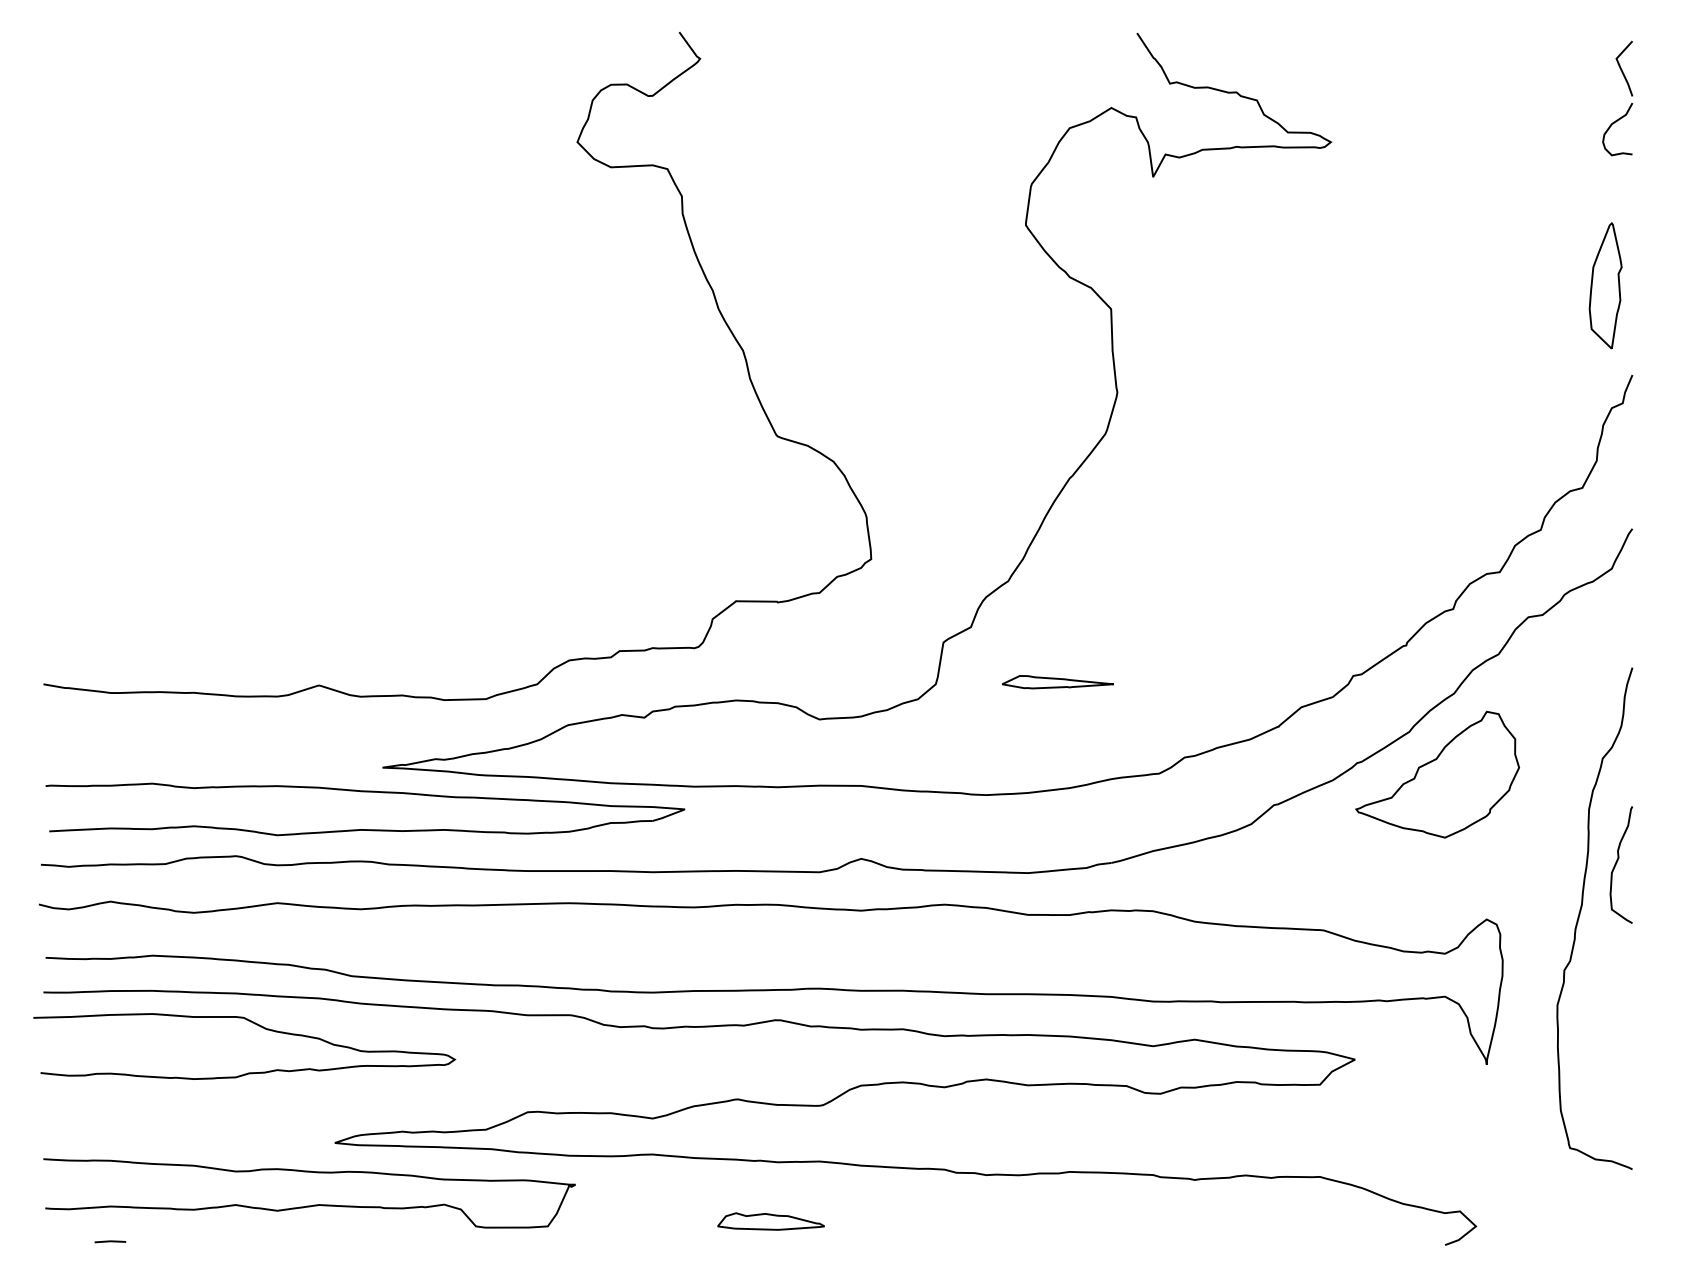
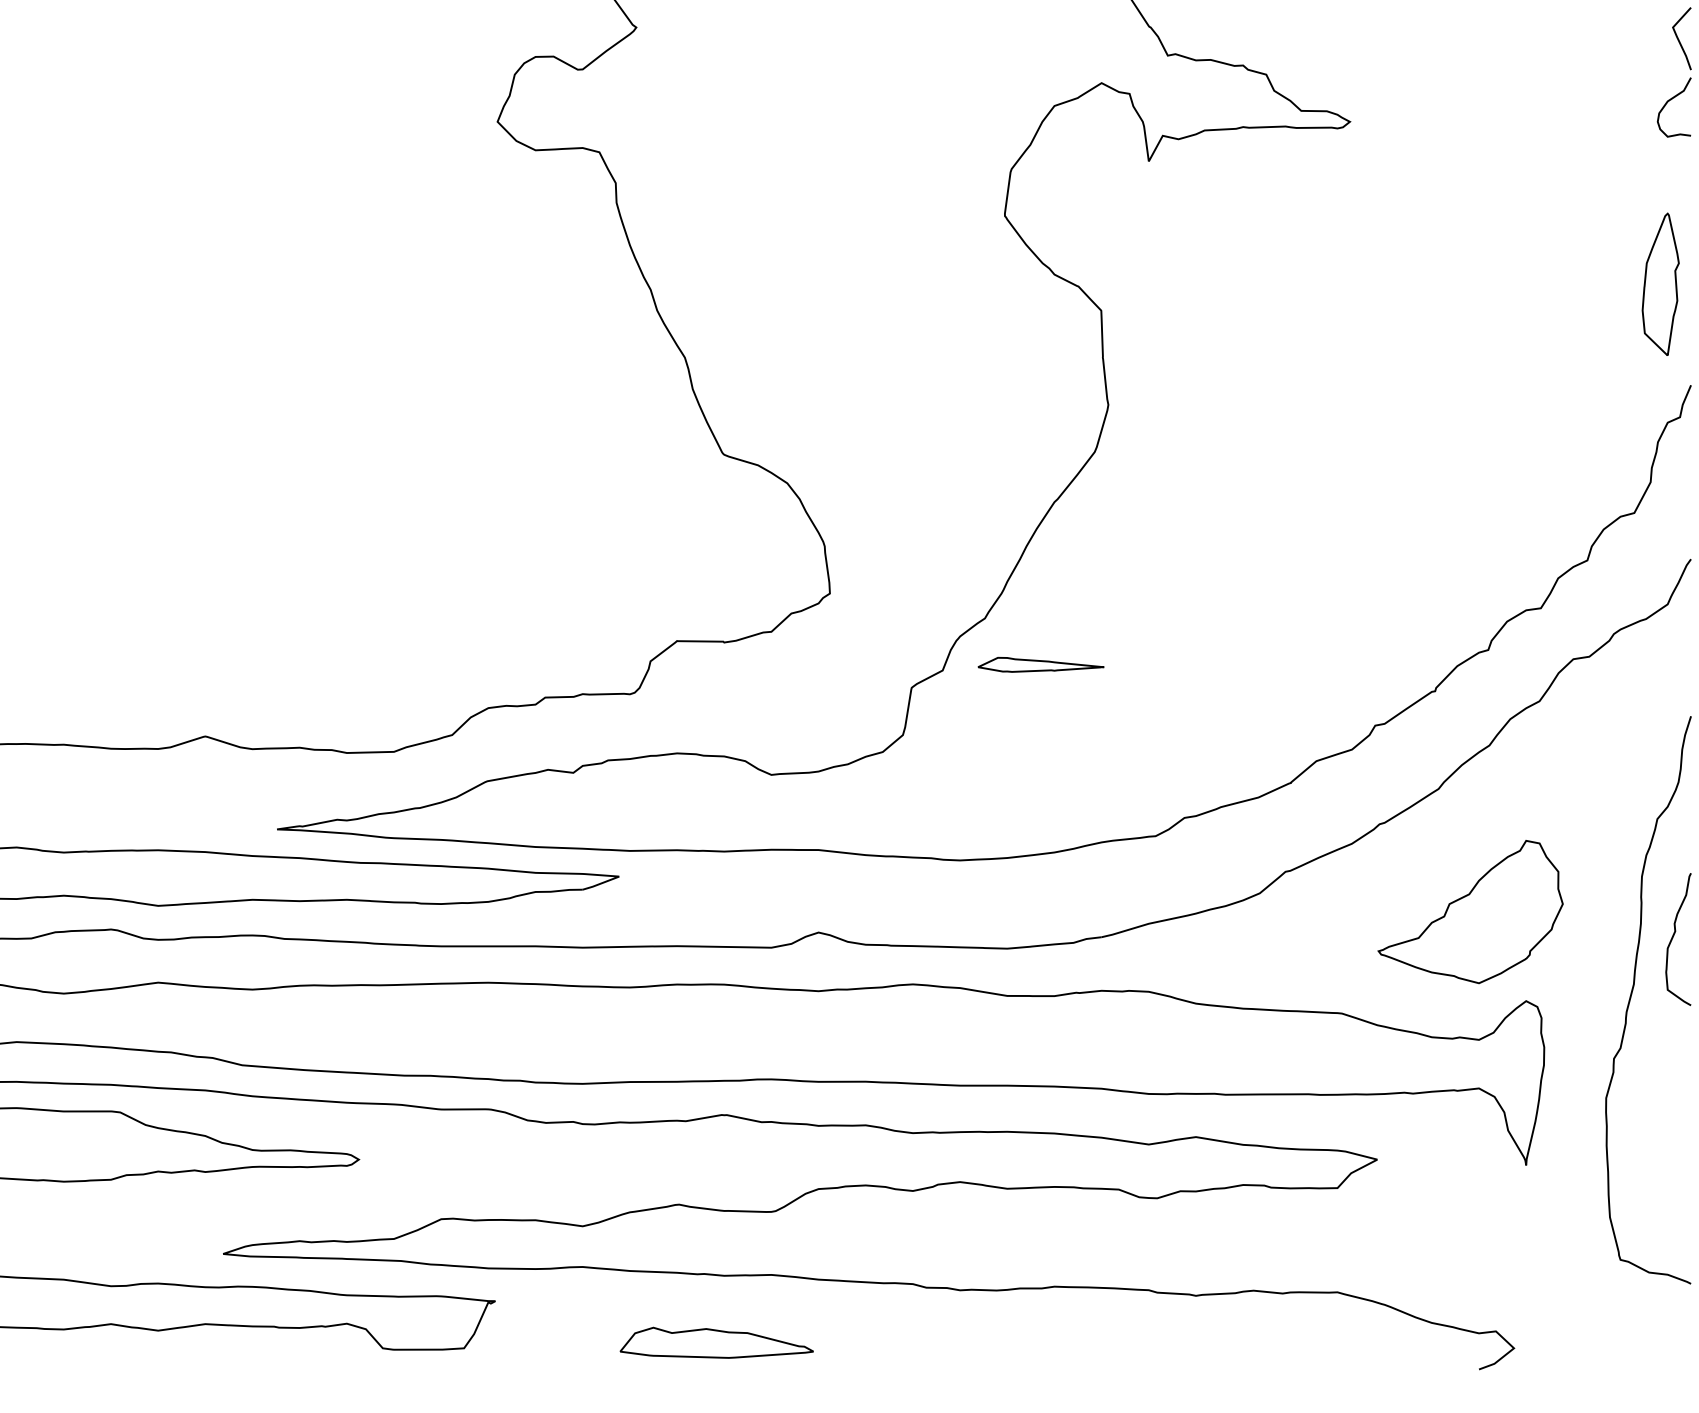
part: (1057, 682) -> (1040, 665), moved
part: (1437, 774) -> (1470, 911), moved
part: (770, 1221) -> (715, 1342), size x1.6

